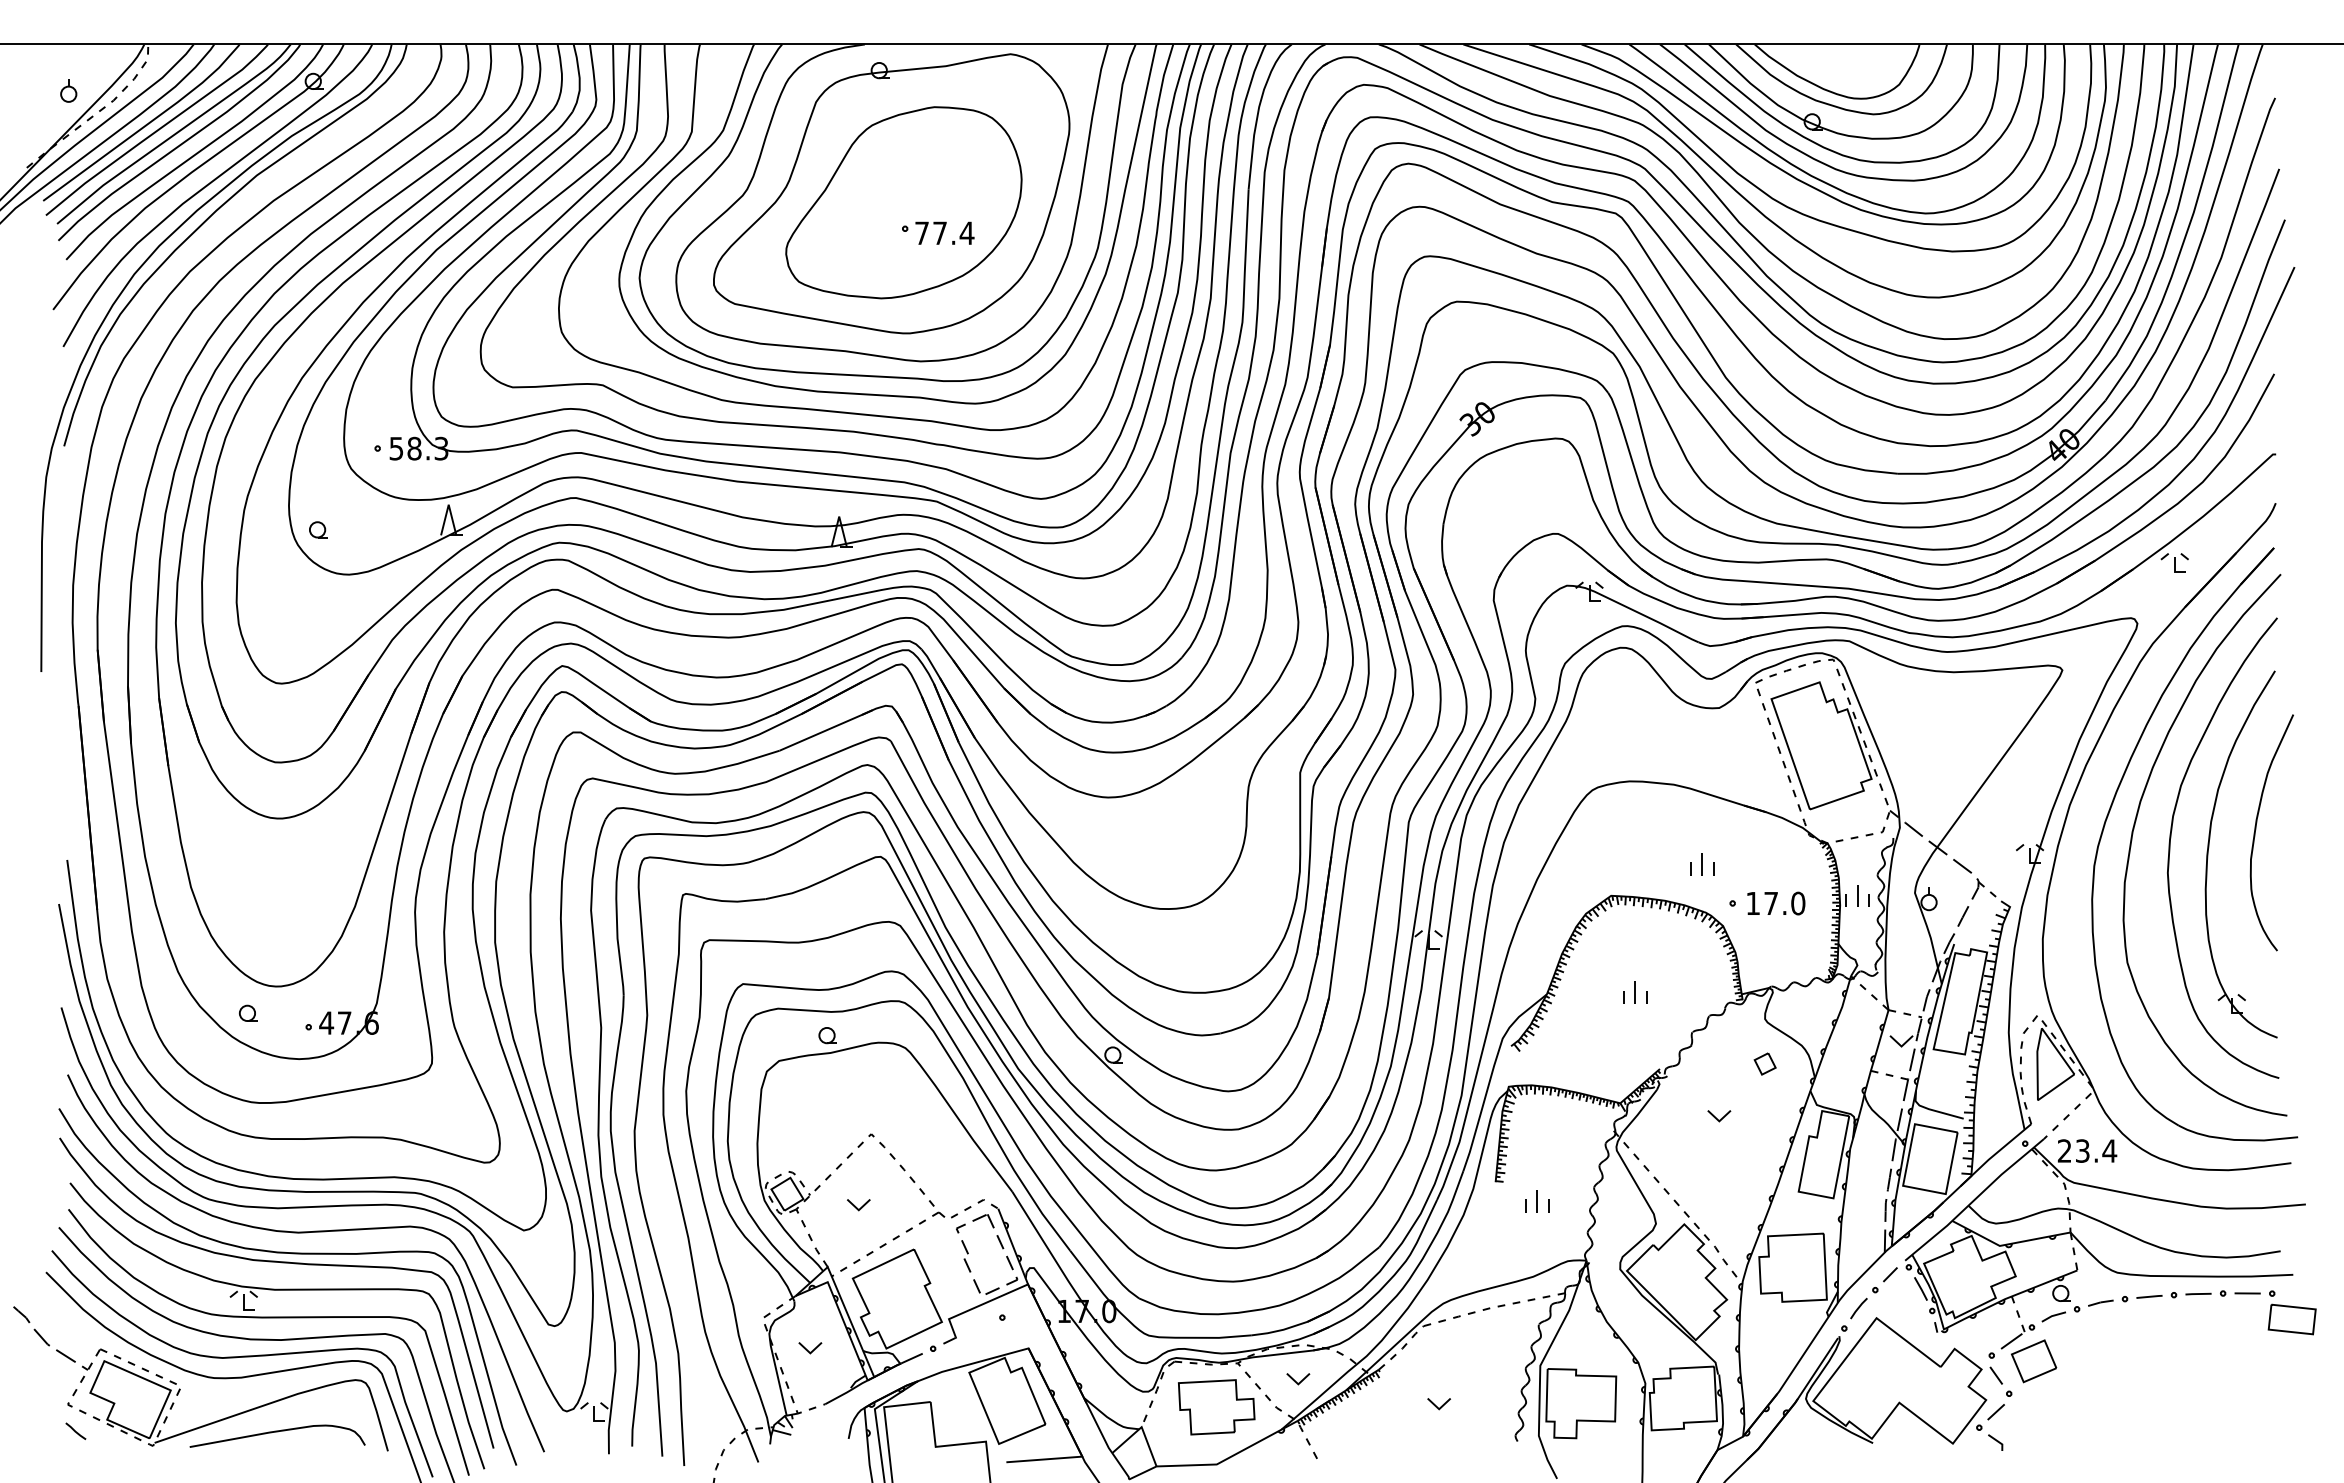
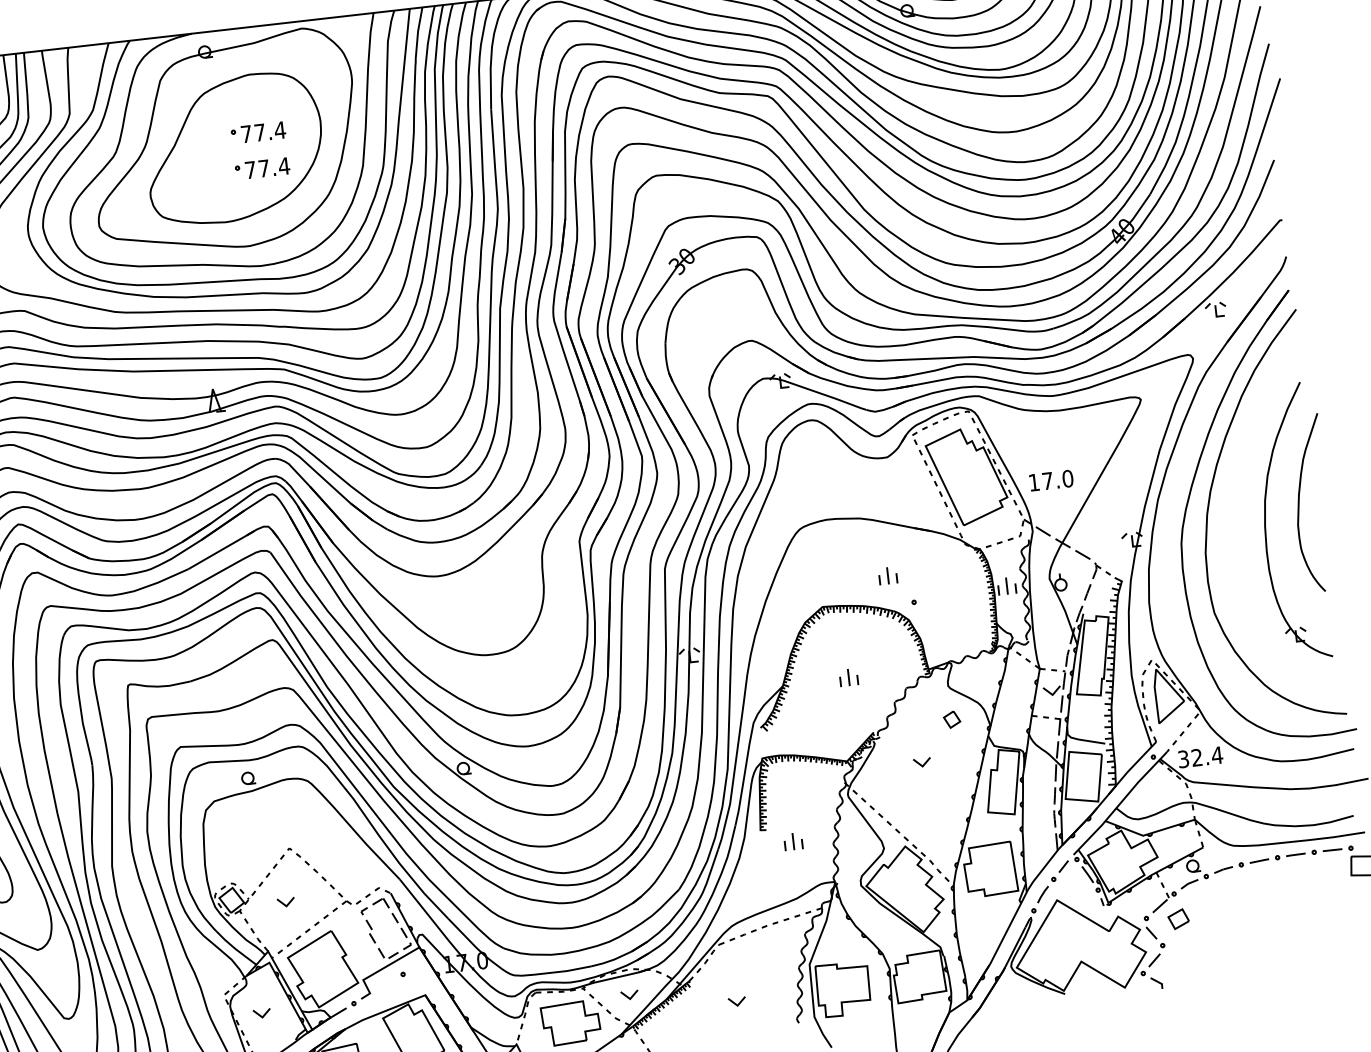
part: (938, 184) -> (258, 132), added
curve: (2171, 838) -> (1236, 516), removed
text: (1776, 903) -> (1051, 480), moved
text: (2073, 1150) -> (1190, 758), 23.4 -> 32.4
part: (2034, 1361) -> (1178, 919), size x0.6

